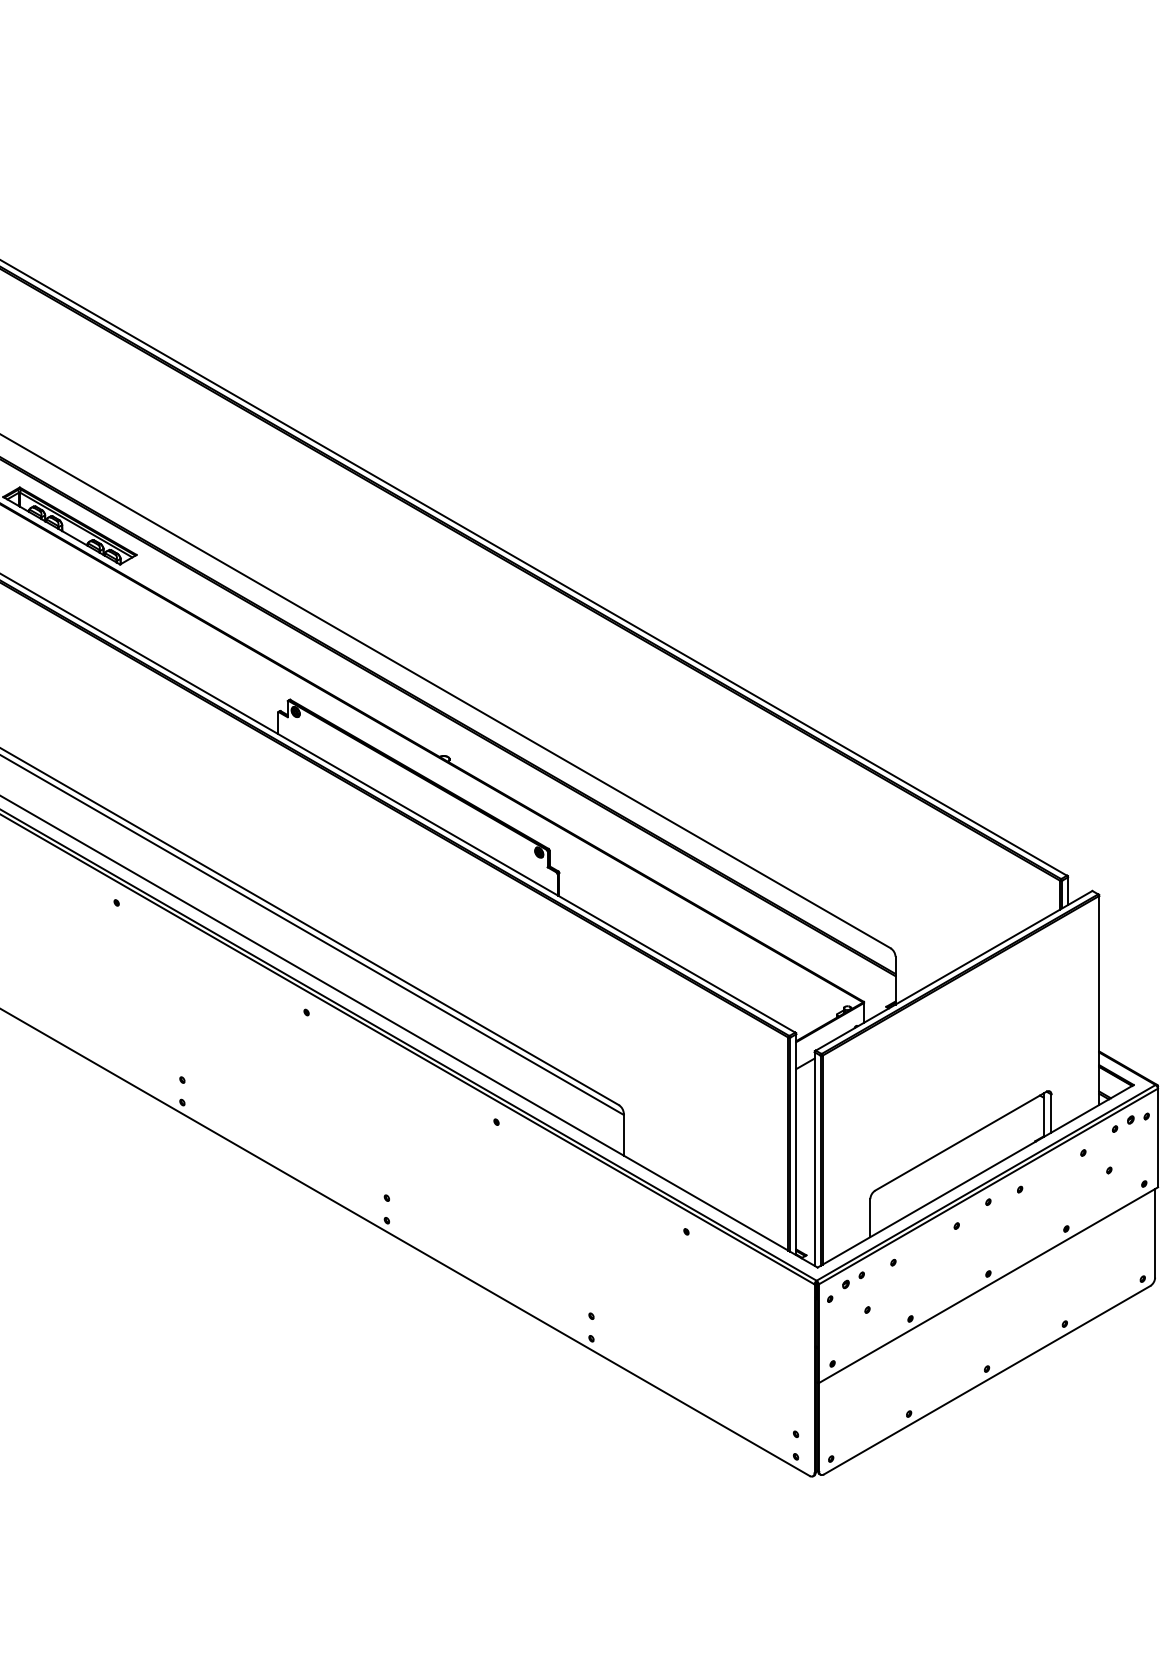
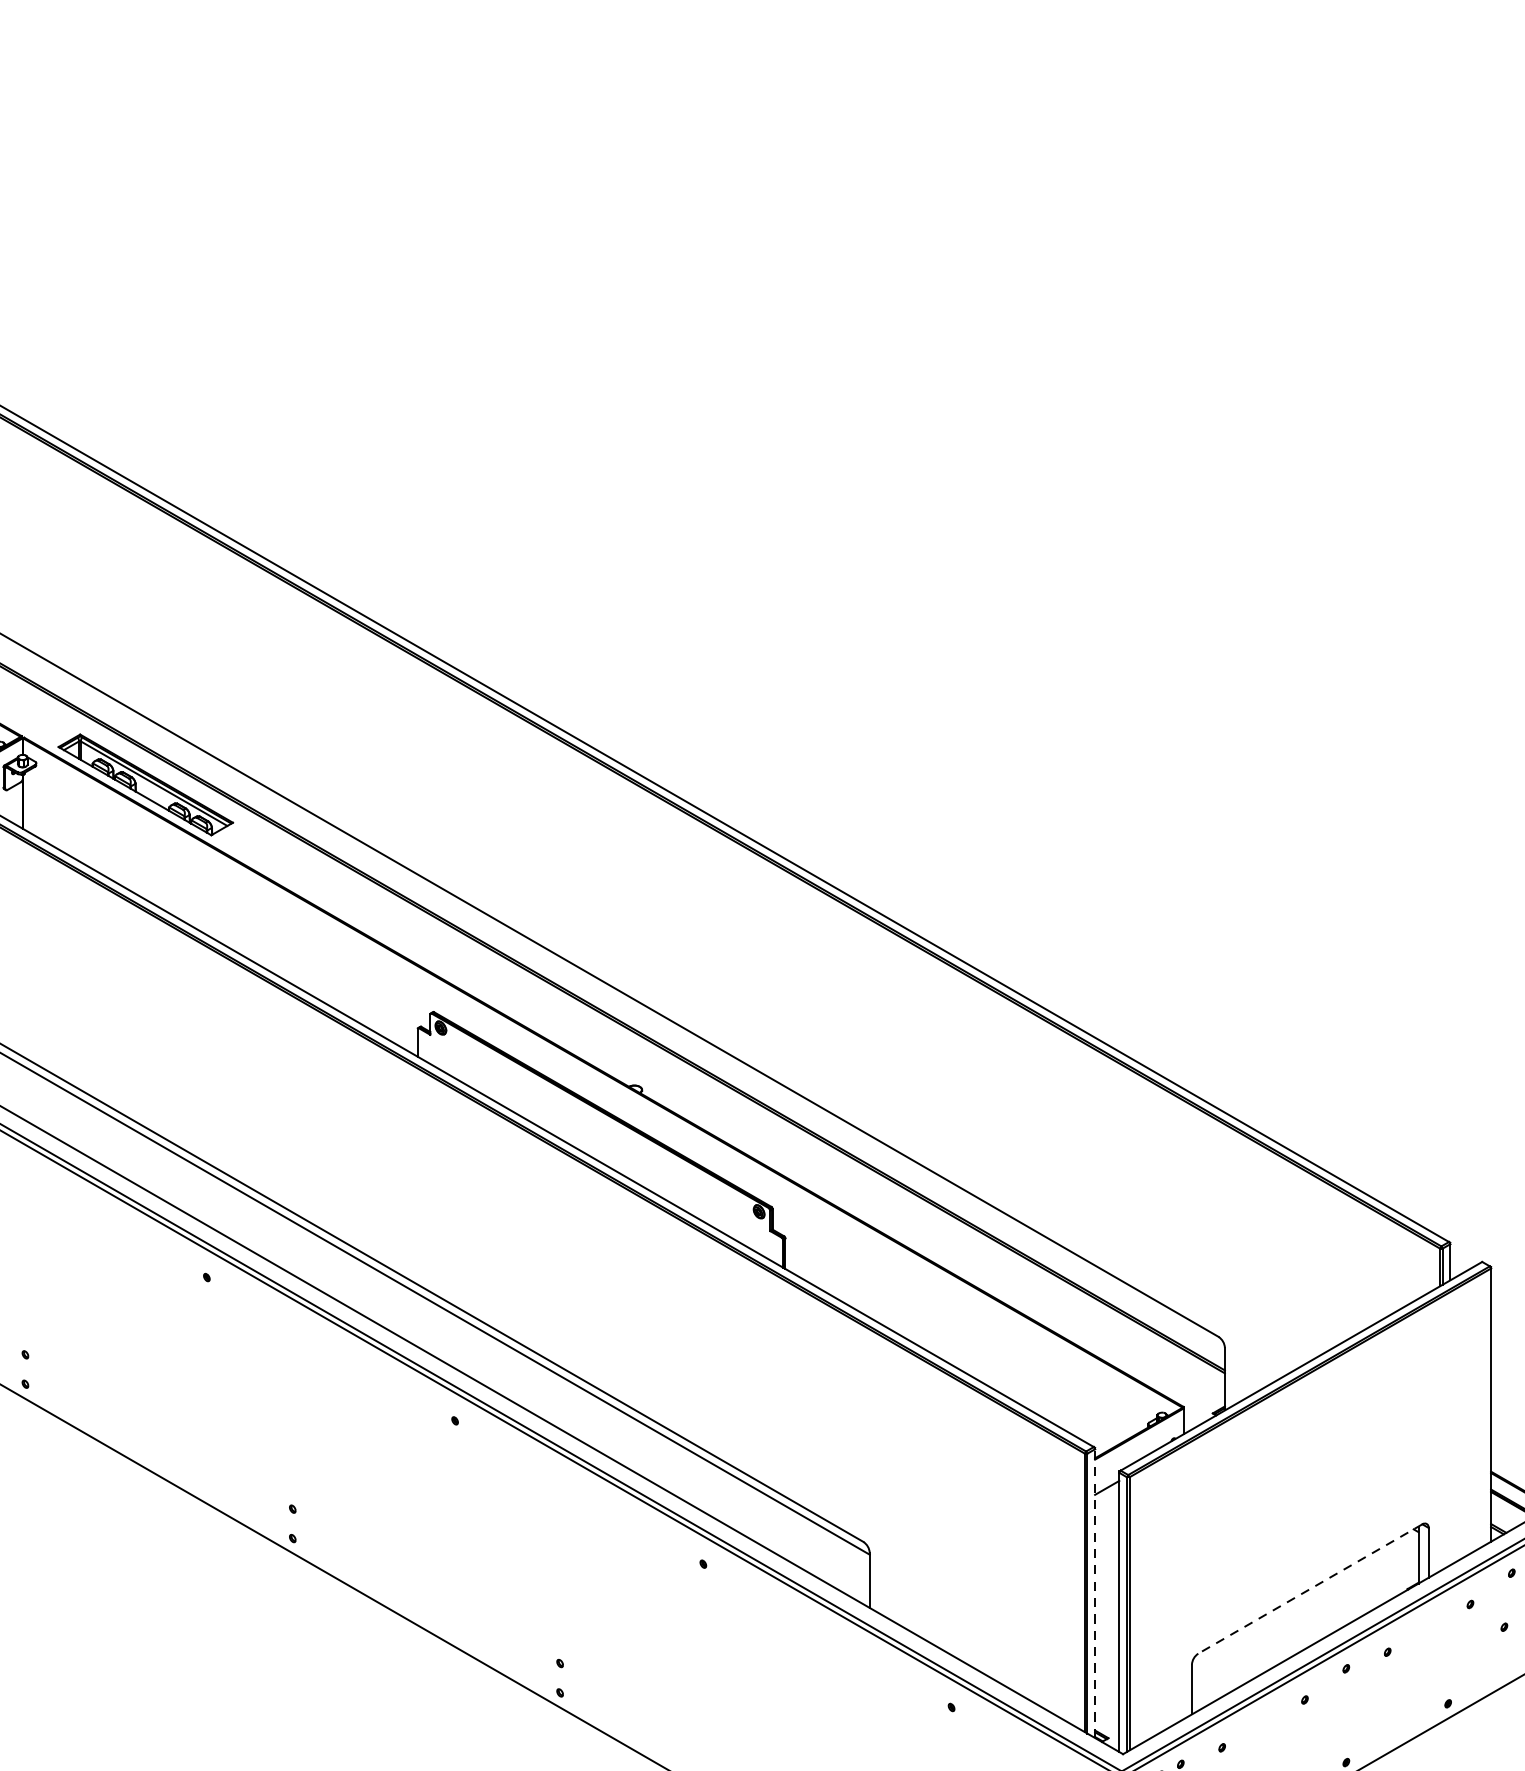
line: (960, 1141) -> (1309, 1589), solid -> dashed
line: (796, 1144) -> (1095, 1593), solid -> dashed

